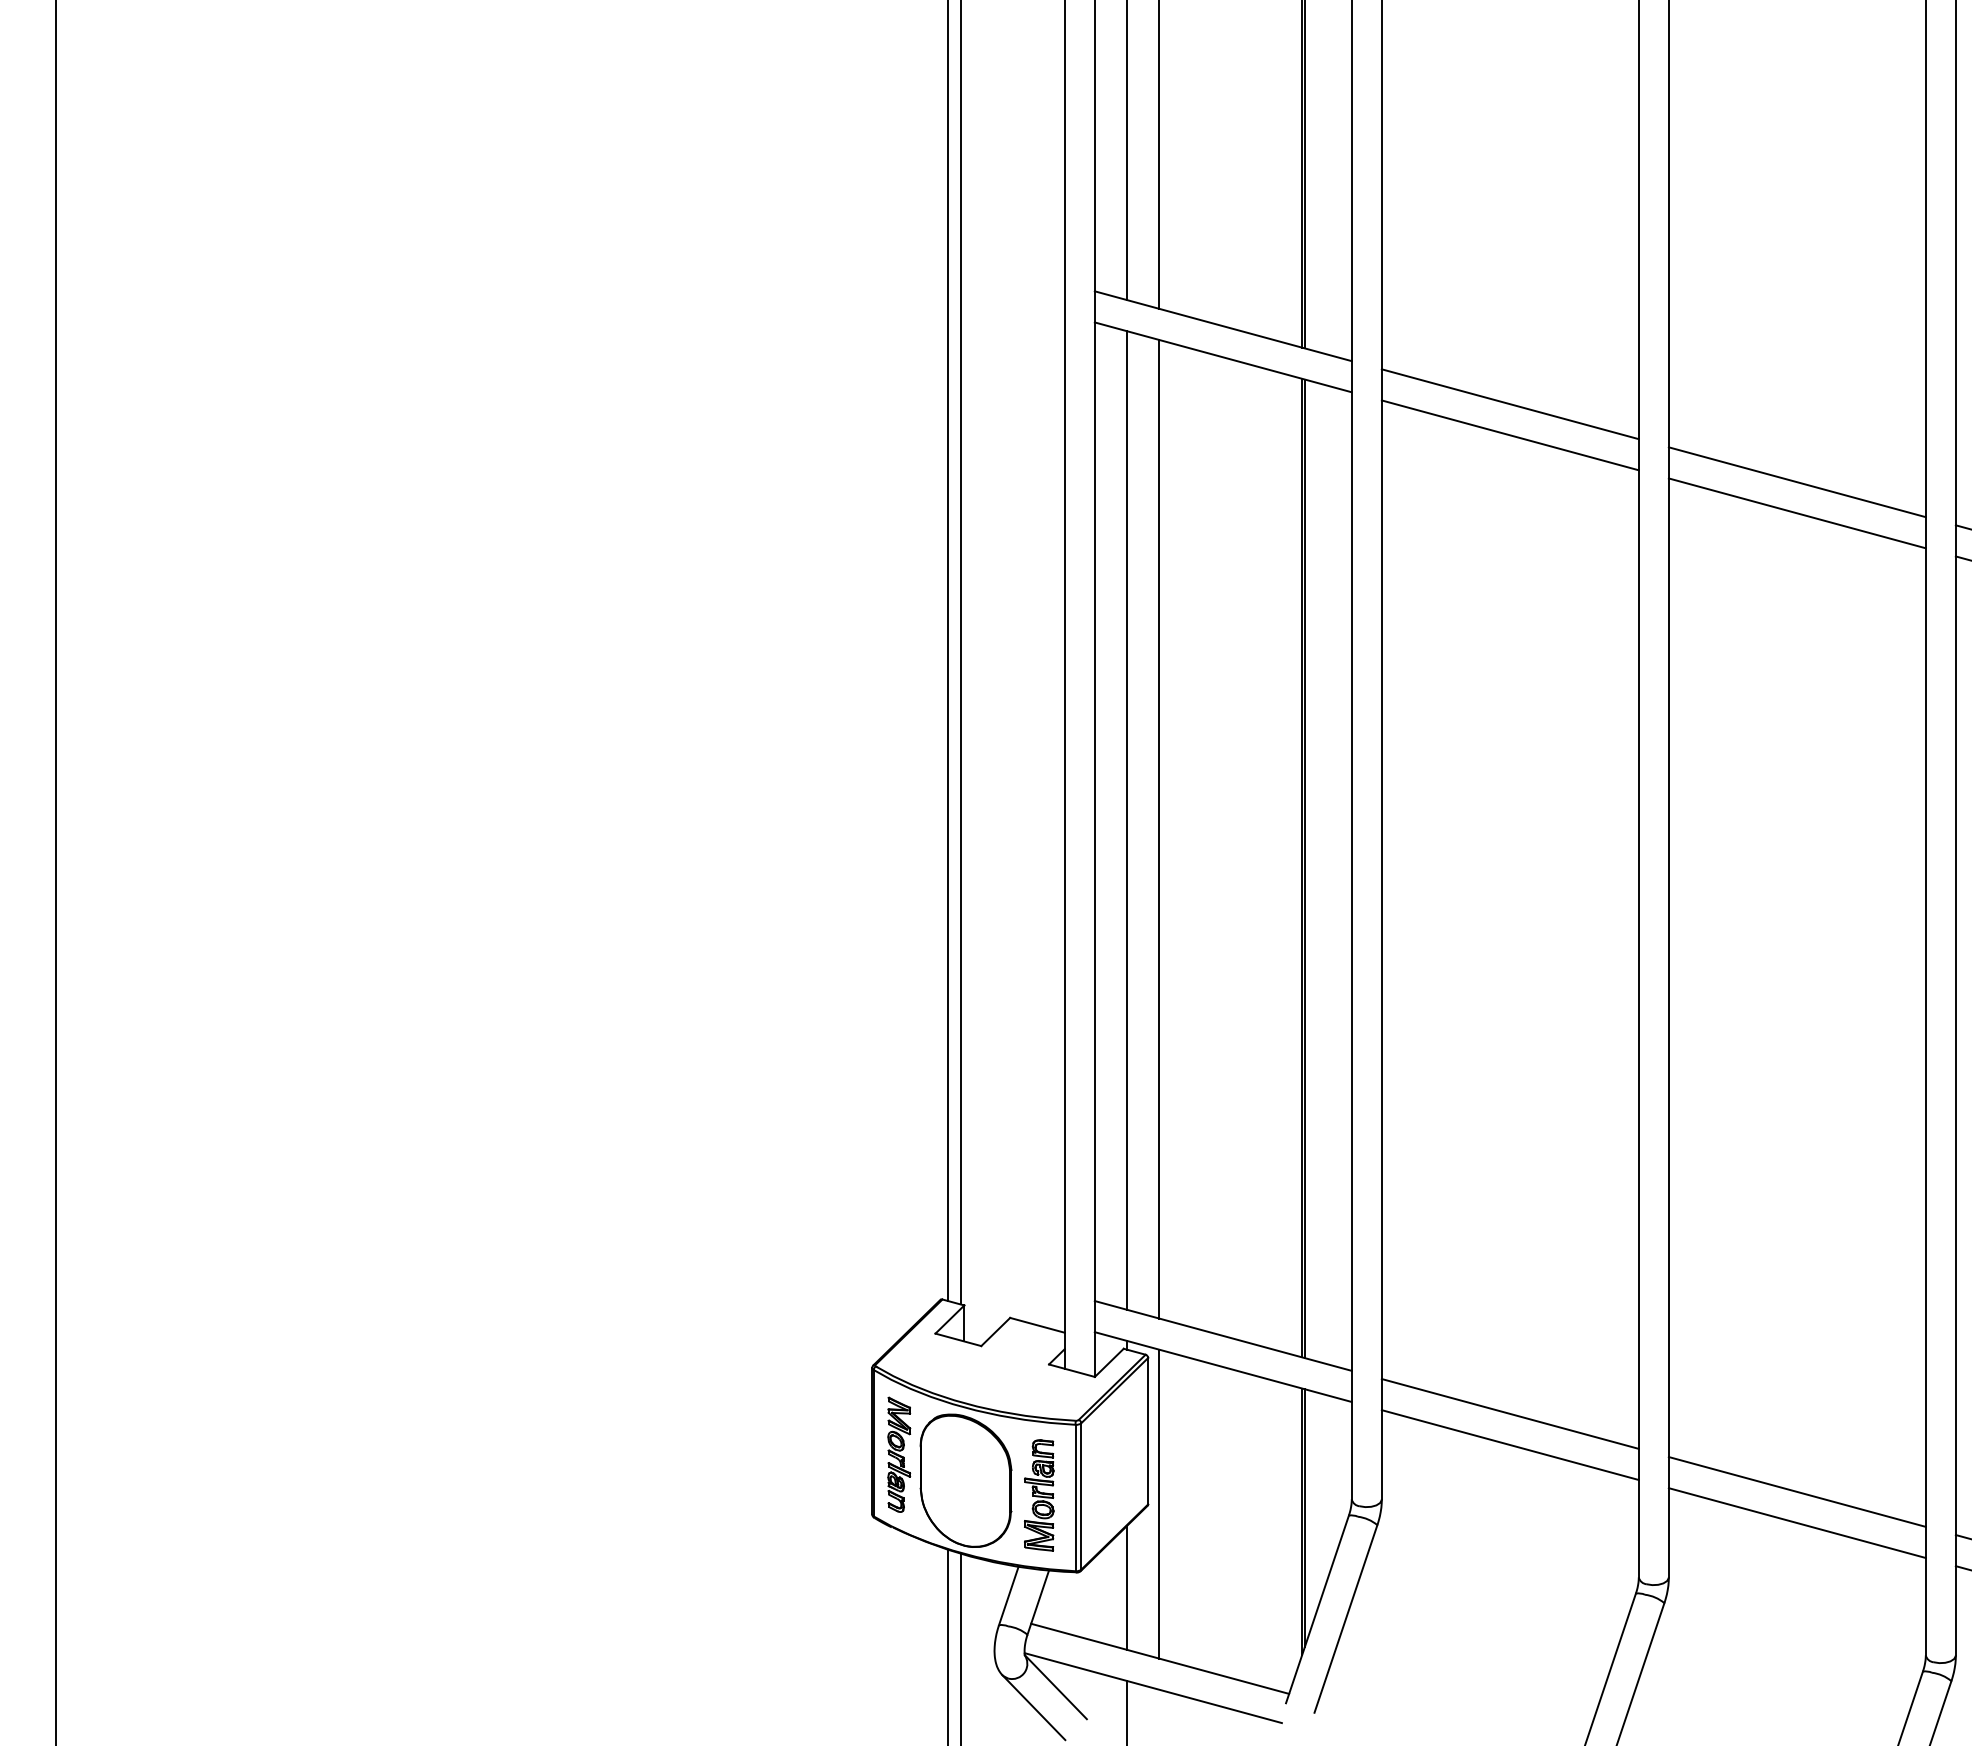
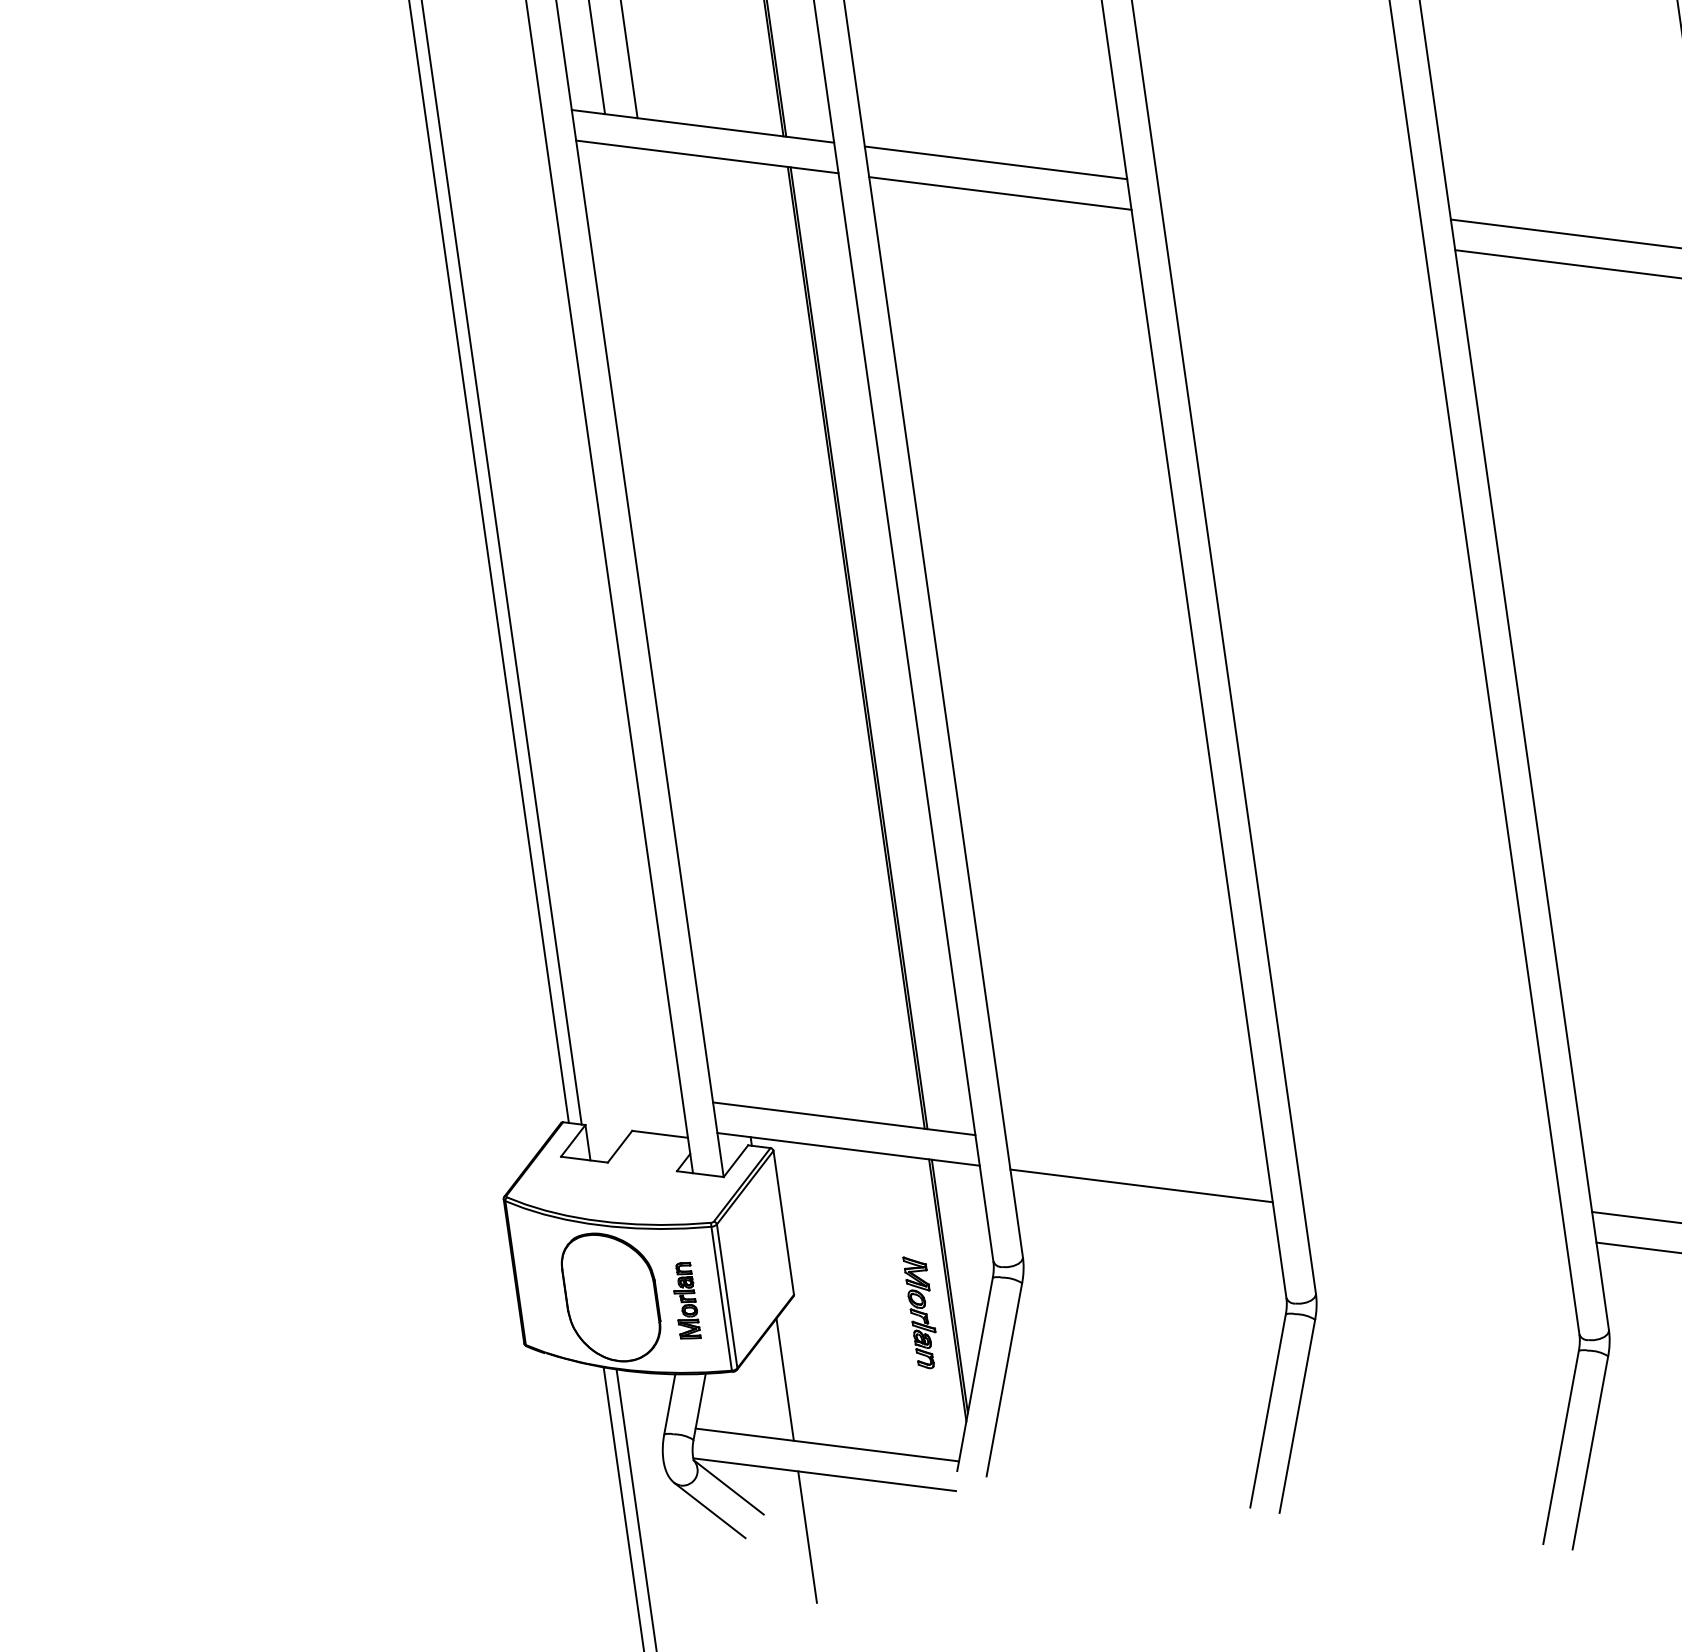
line: (1796, 482) -> (1288, 199), removed
line: (1796, 513) -> (1292, 230), removed
line: (1127, 820) -> (677, 625), removed
line: (1159, 828) -> (710, 628), removed
line: (1509, 1413) -> (1136, 1154), removed
part: (899, 1454) -> (922, 1311), moved
line: (1796, 1491) -> (1429, 1191), removed
part: (1039, 1495) -> (685, 1301), size x0.7
line: (1159, 1503) -> (804, 1292), removed
line: (1796, 1523) -> (1433, 1222), removed

